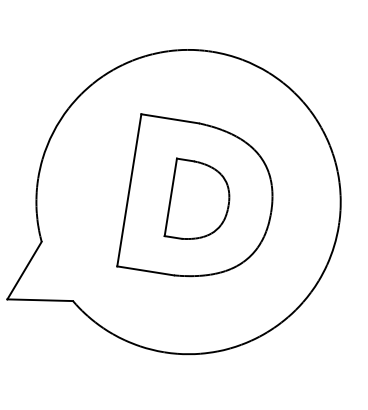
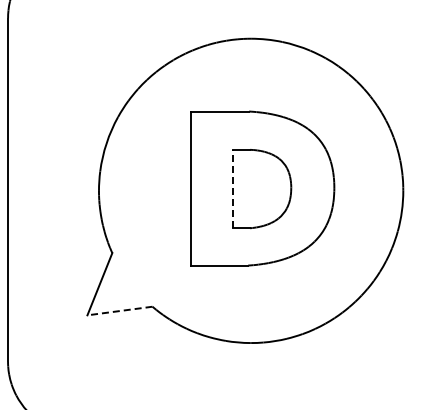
line: (170, 196) -> (232, 188), solid -> dashed
line: (39, 300) -> (119, 311), solid -> dashed

